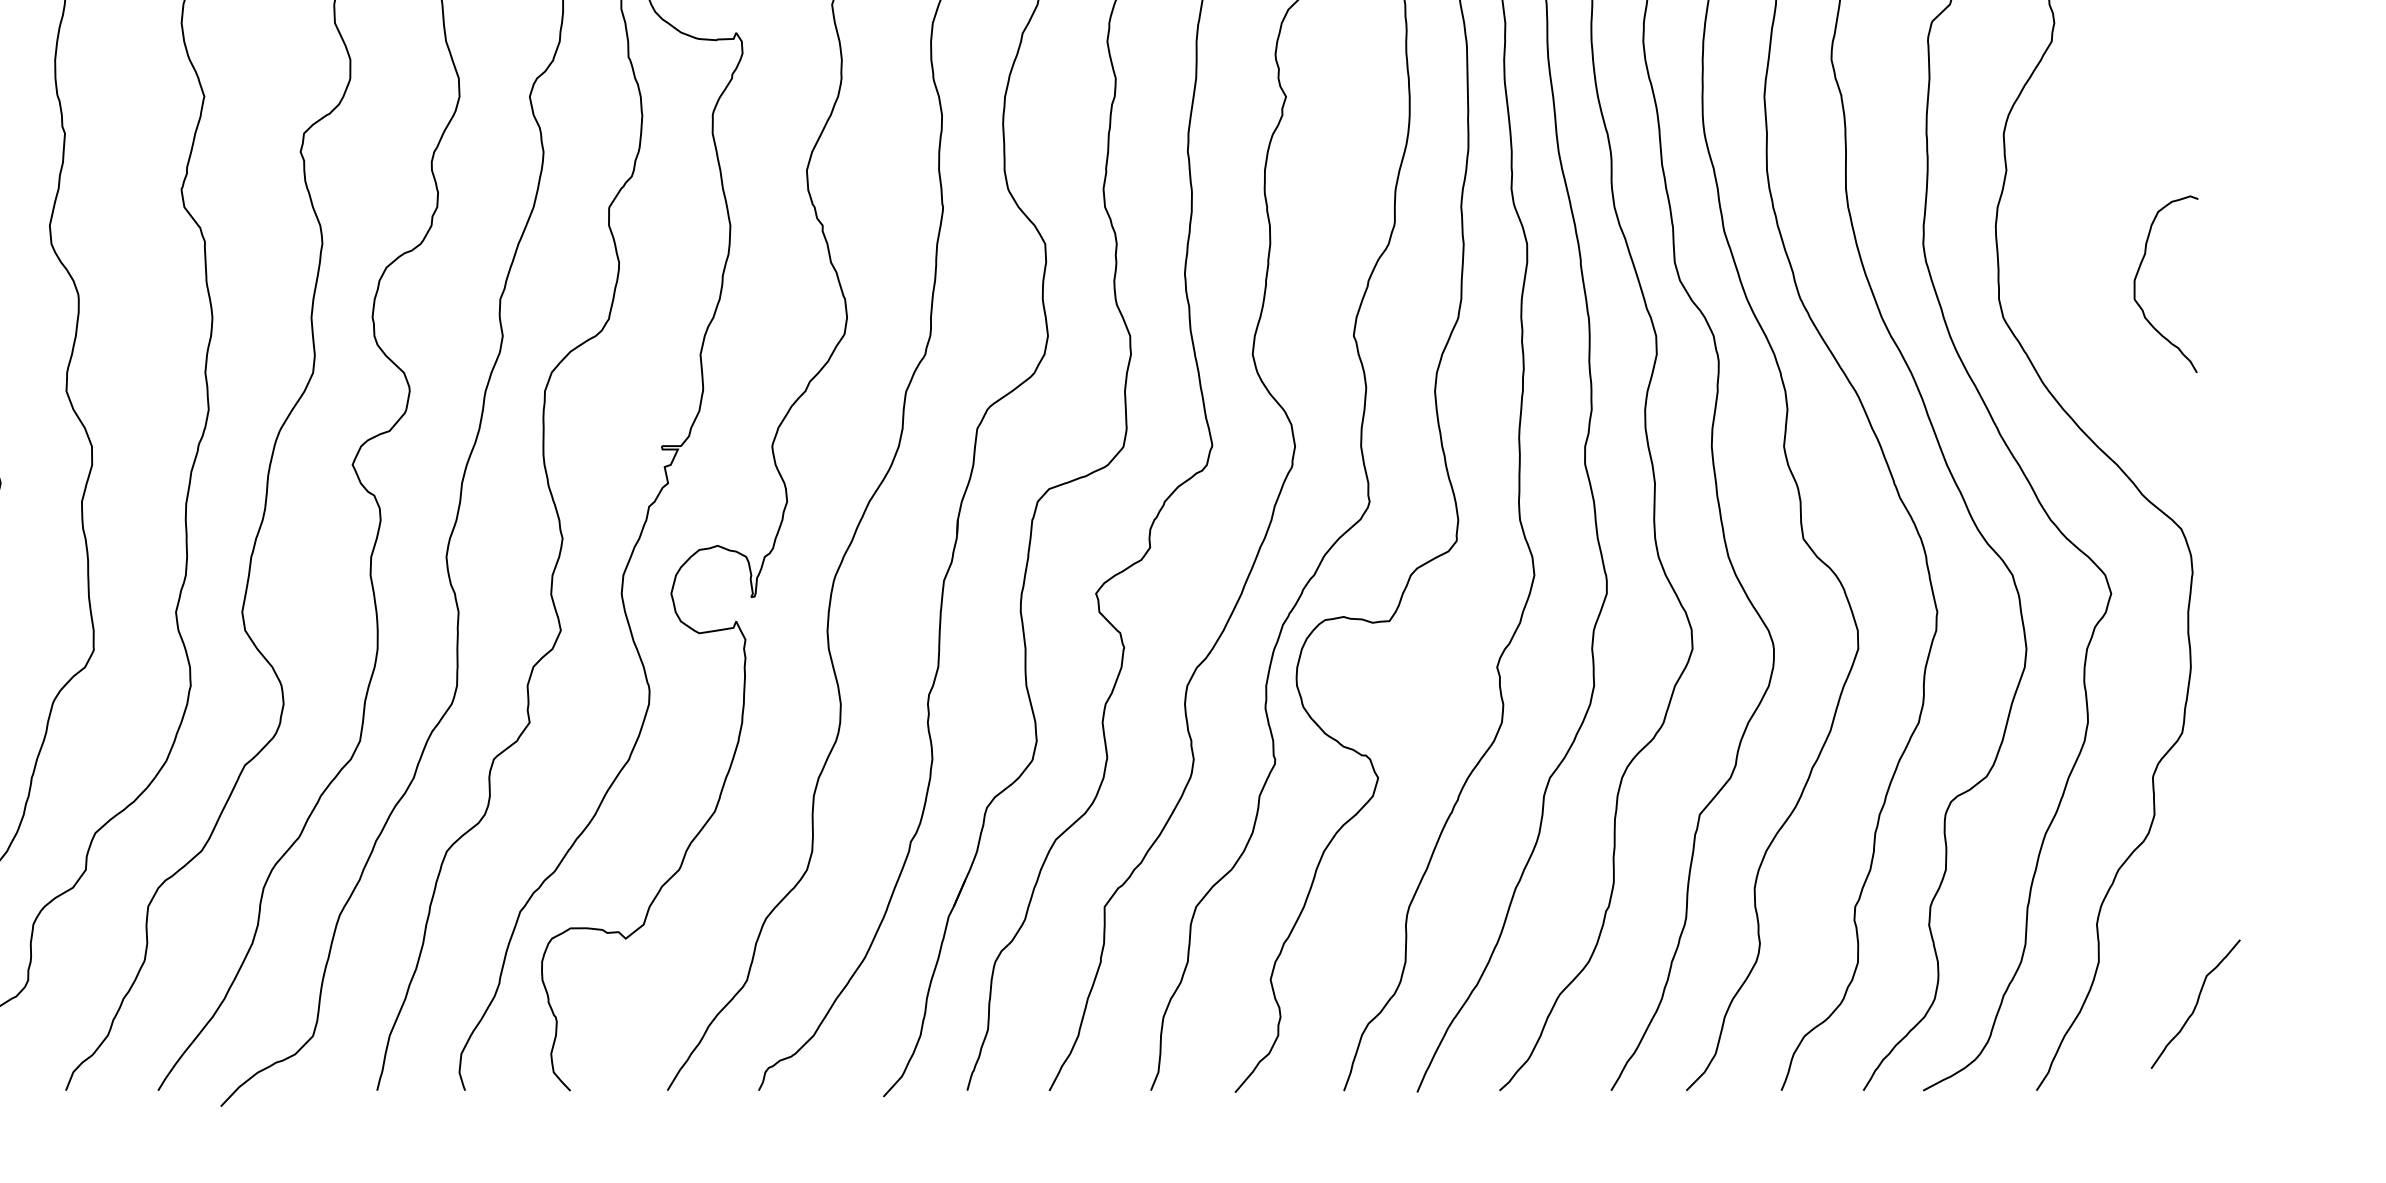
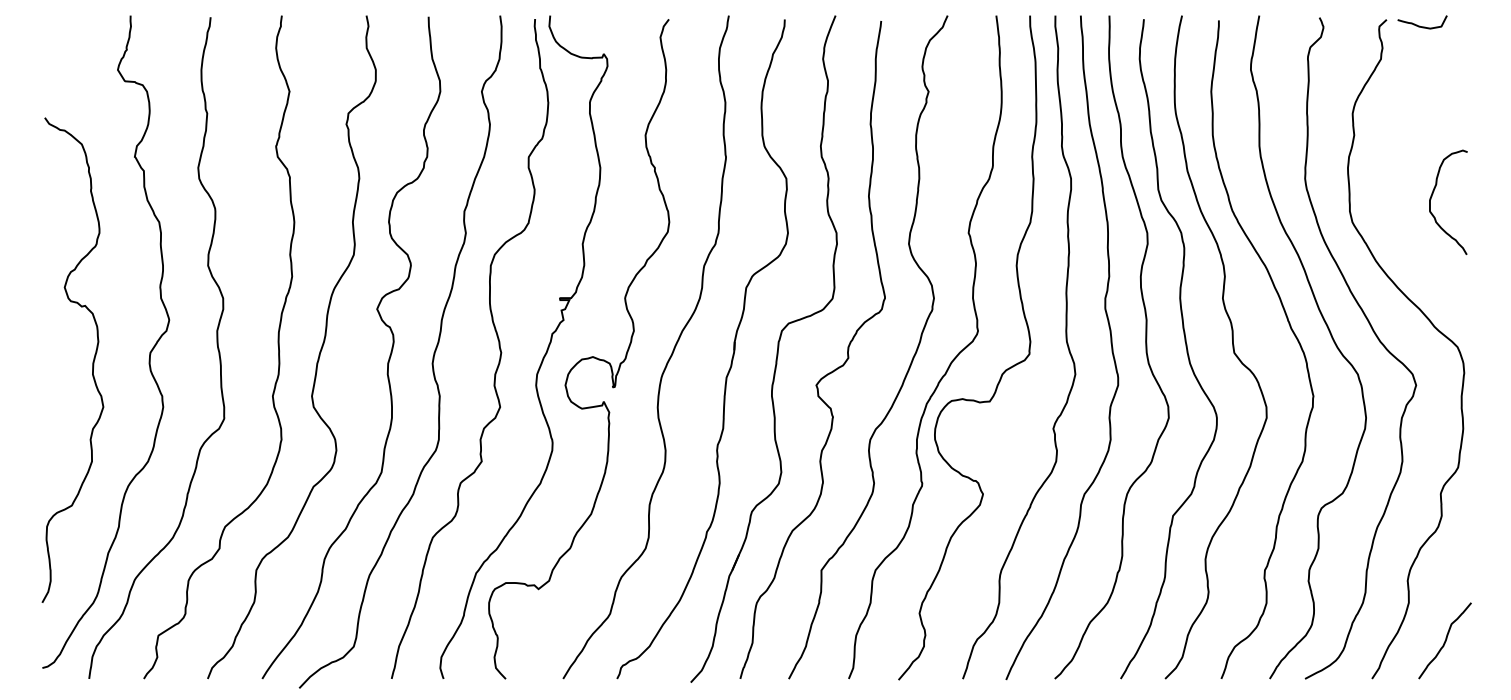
curve: (2194, 1003) -> (1444, 640), moved

